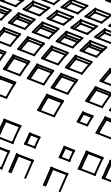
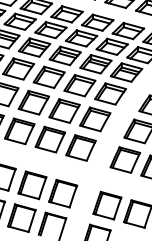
part: (26, 96) -> (50, 139), added
part: (85, 118) -> (125, 159), size x1.67
part: (31, 140) -> (62, 193), size x1.67
part: (66, 153) -> (107, 205), size x1.67

